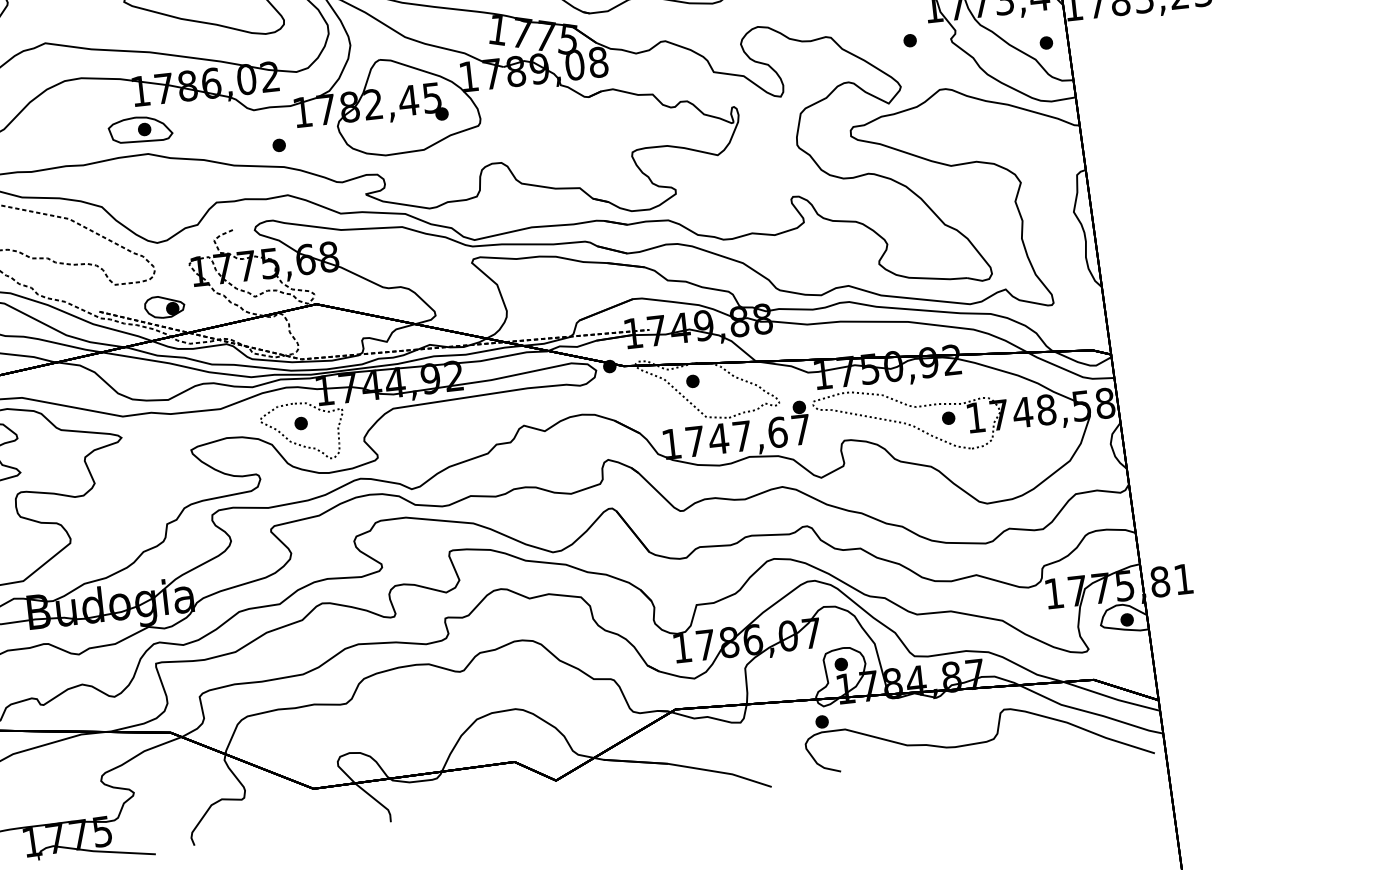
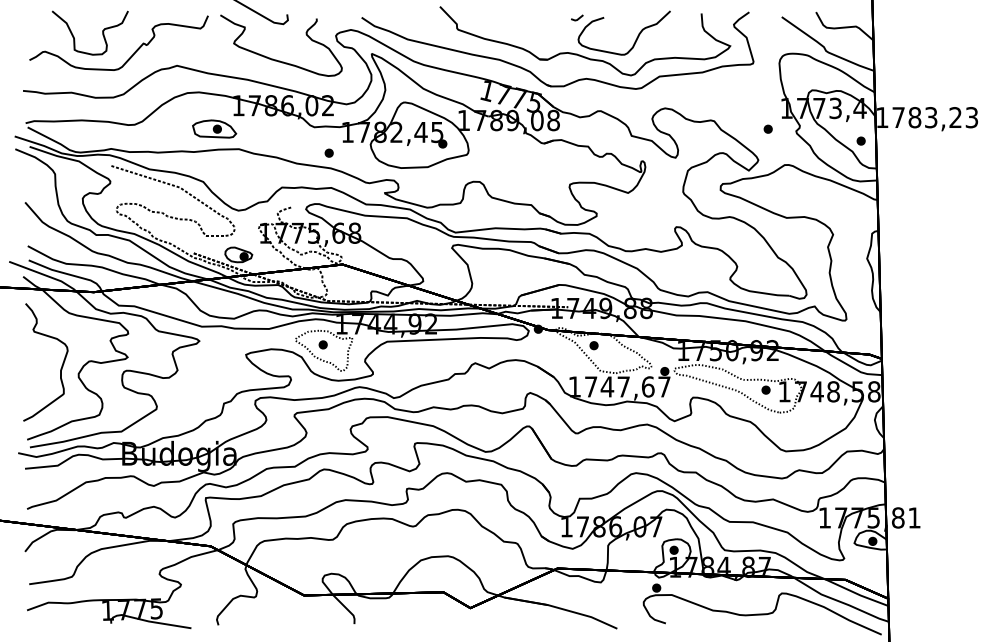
part: (140, 128) -> (214, 128), moved

